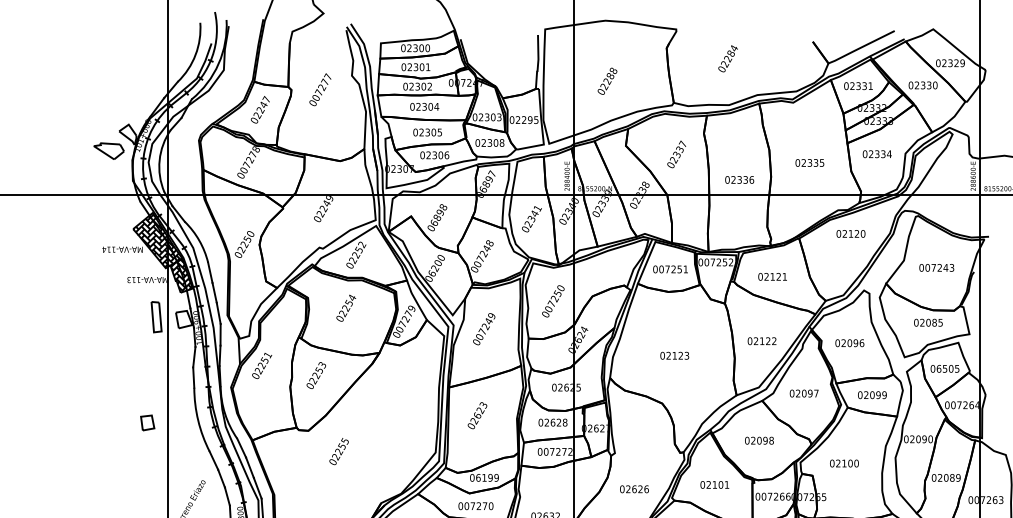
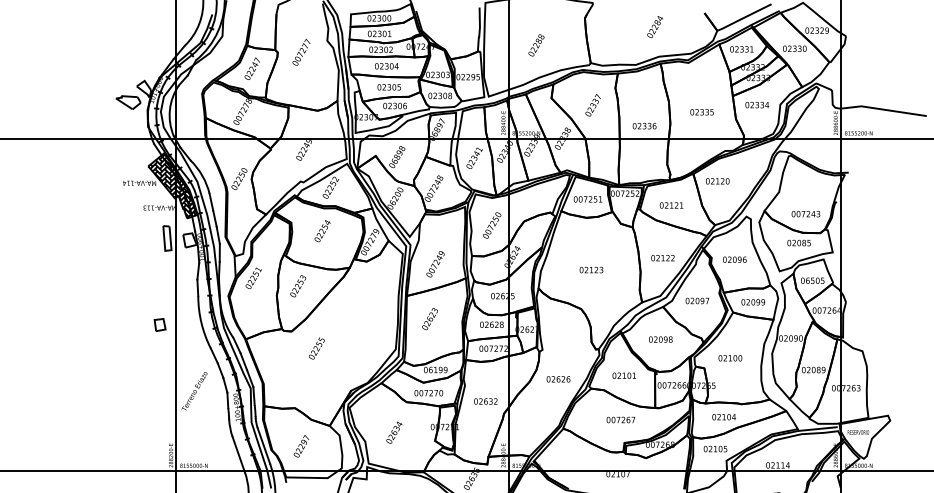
text: (728, 58) -> (655, 26), moved
text: (850, 234) -> (717, 181), moved
text: (936, 268) -> (805, 214), moved
text: (484, 329) -> (435, 264), moved

